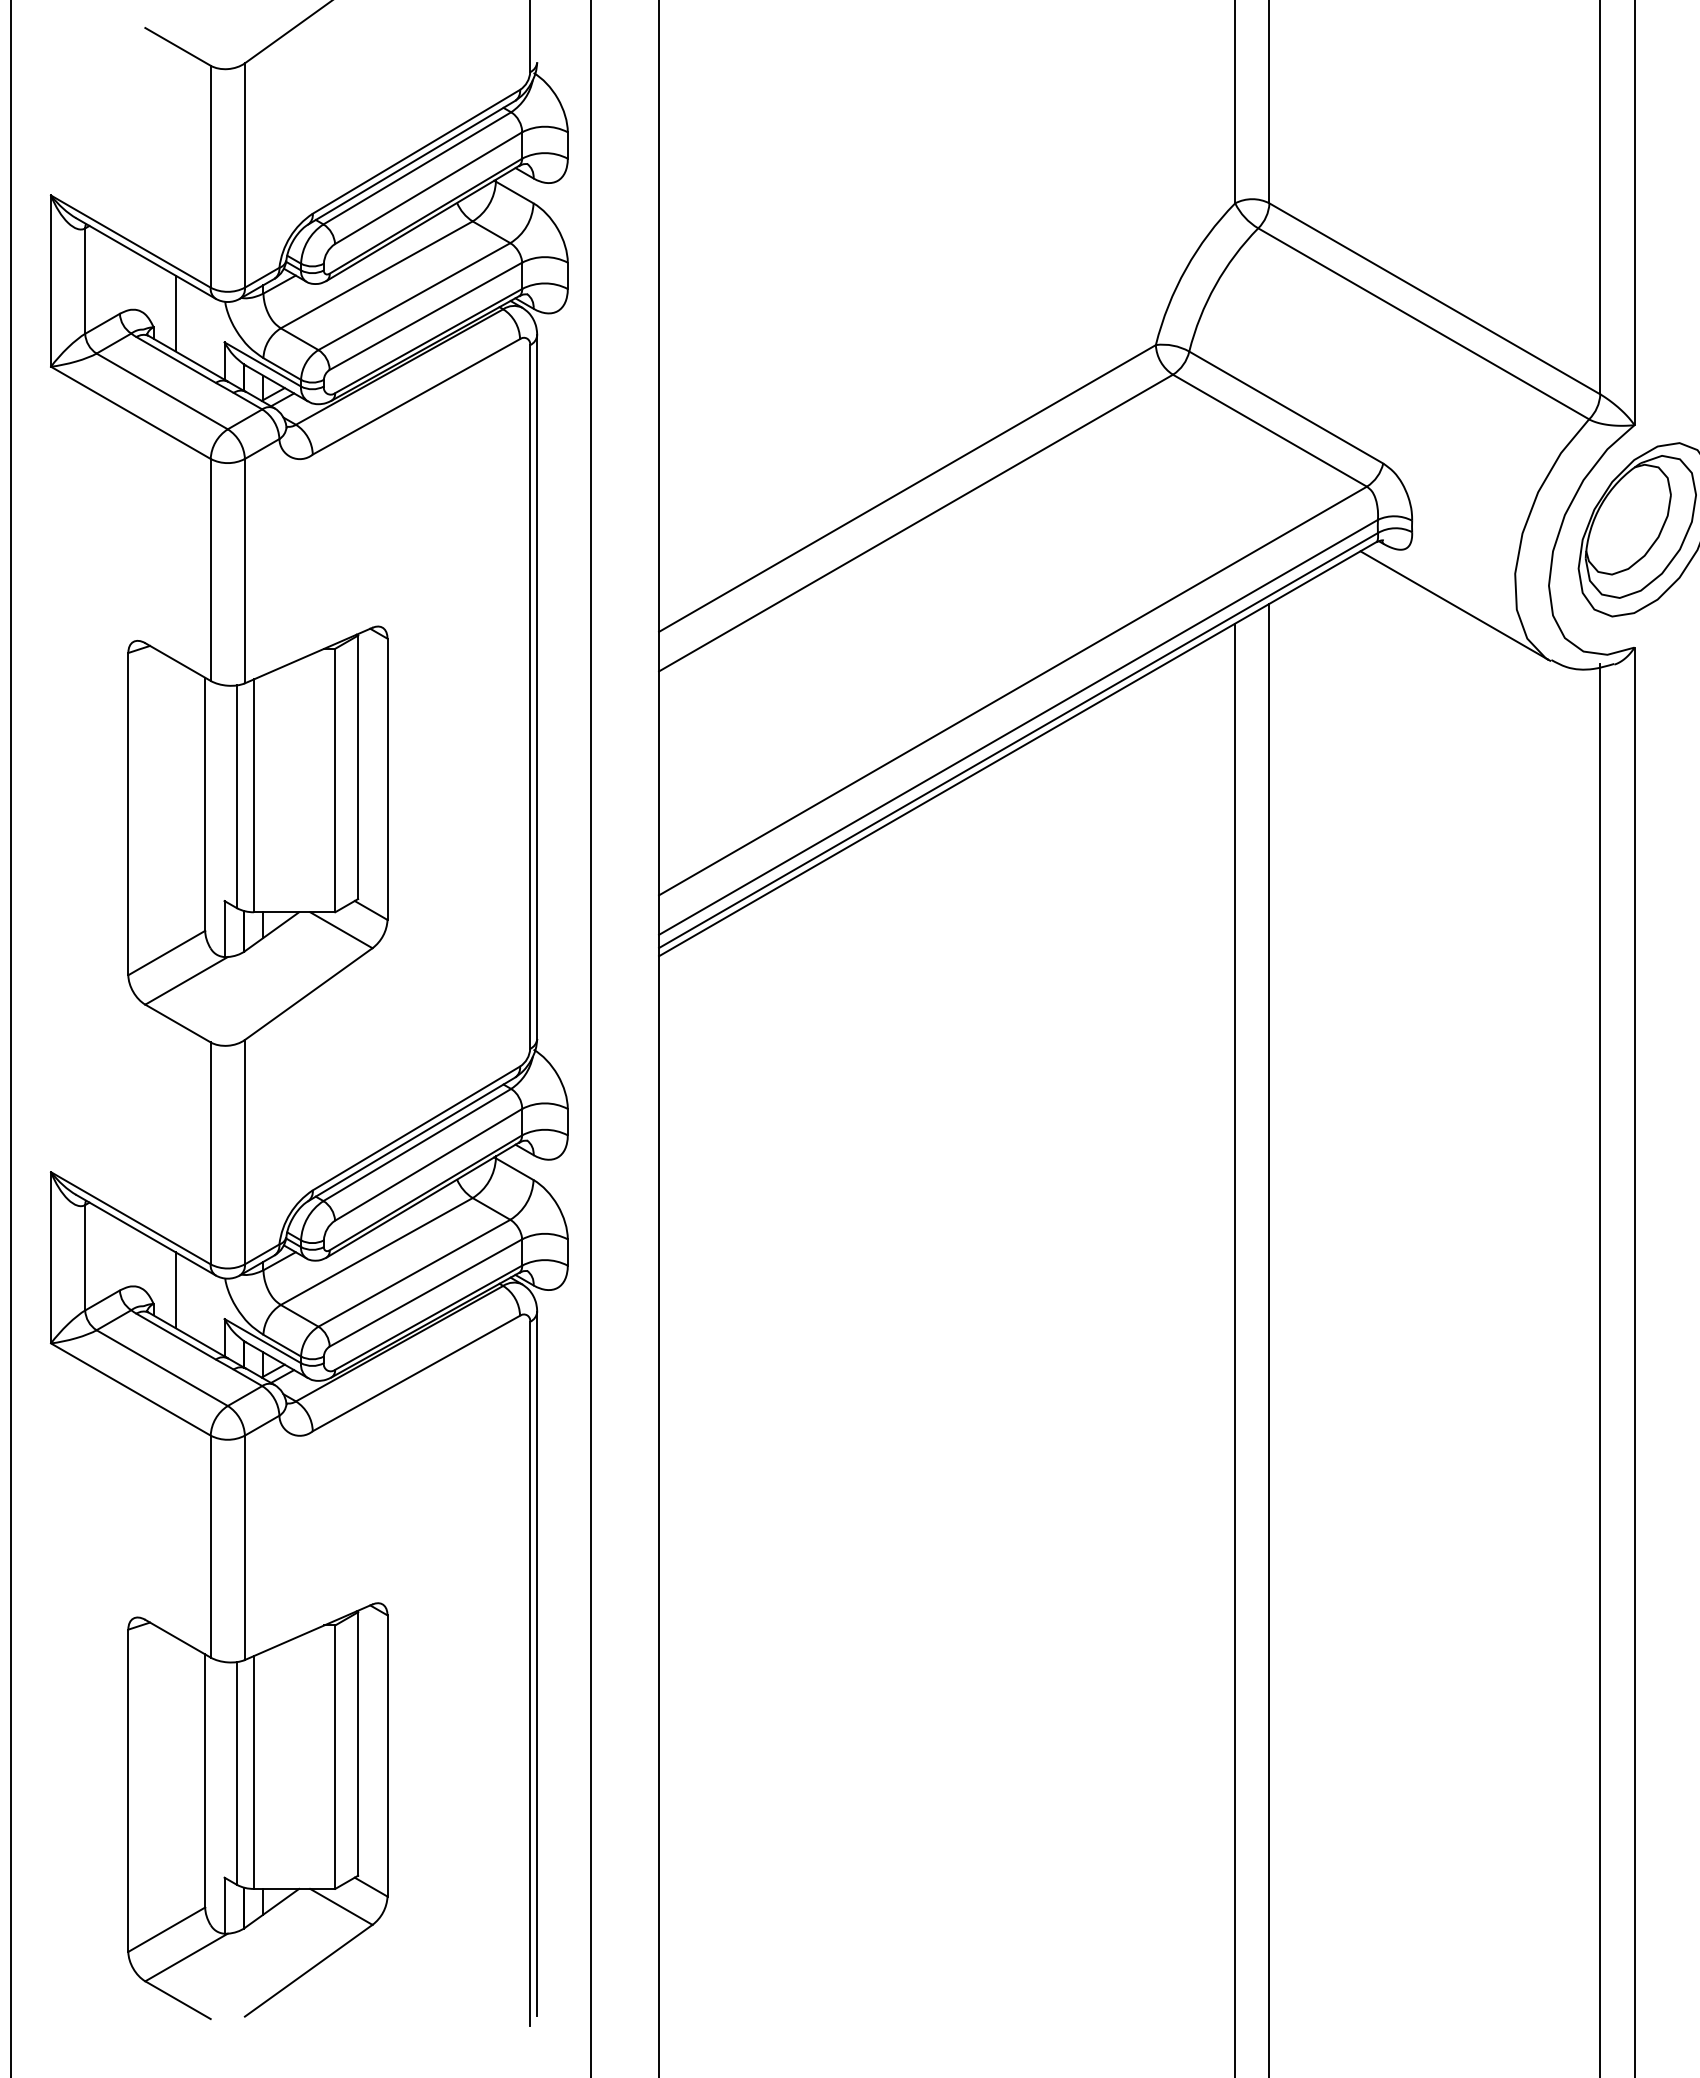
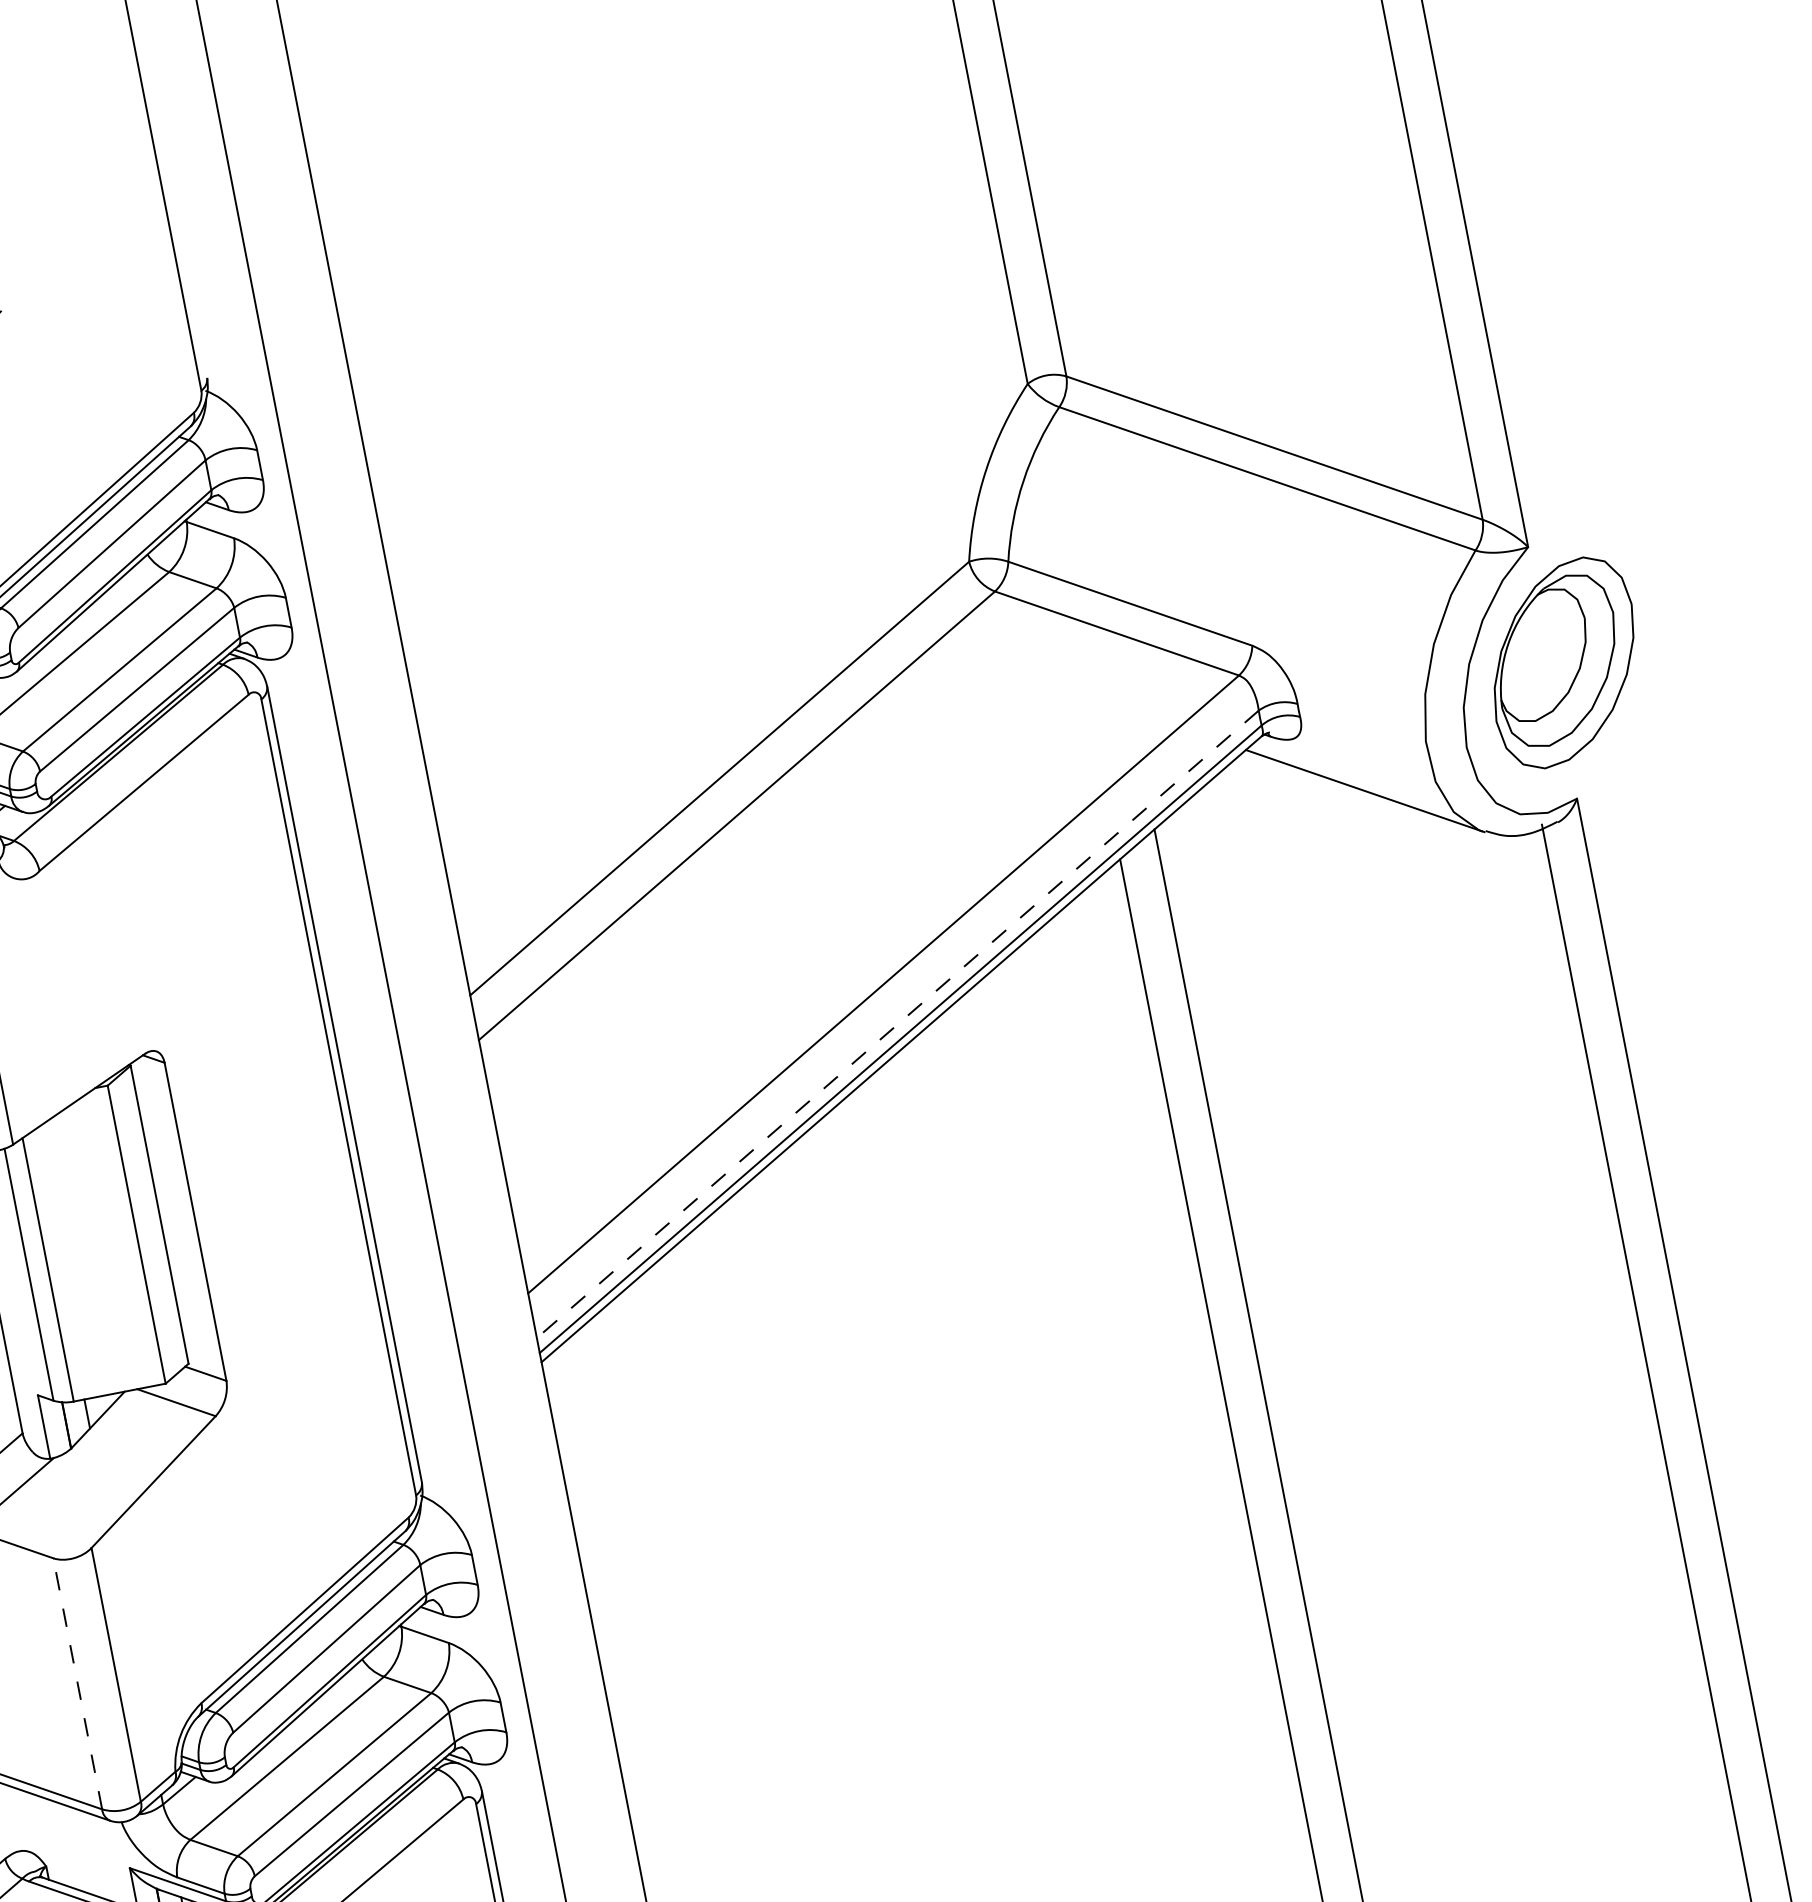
line: (1018, 727) -> (897, 1024), solid -> dashed
line: (210, 1153) -> (77, 1684), solid -> dashed
line: (175, 1290) -> (68, 1846), removed

